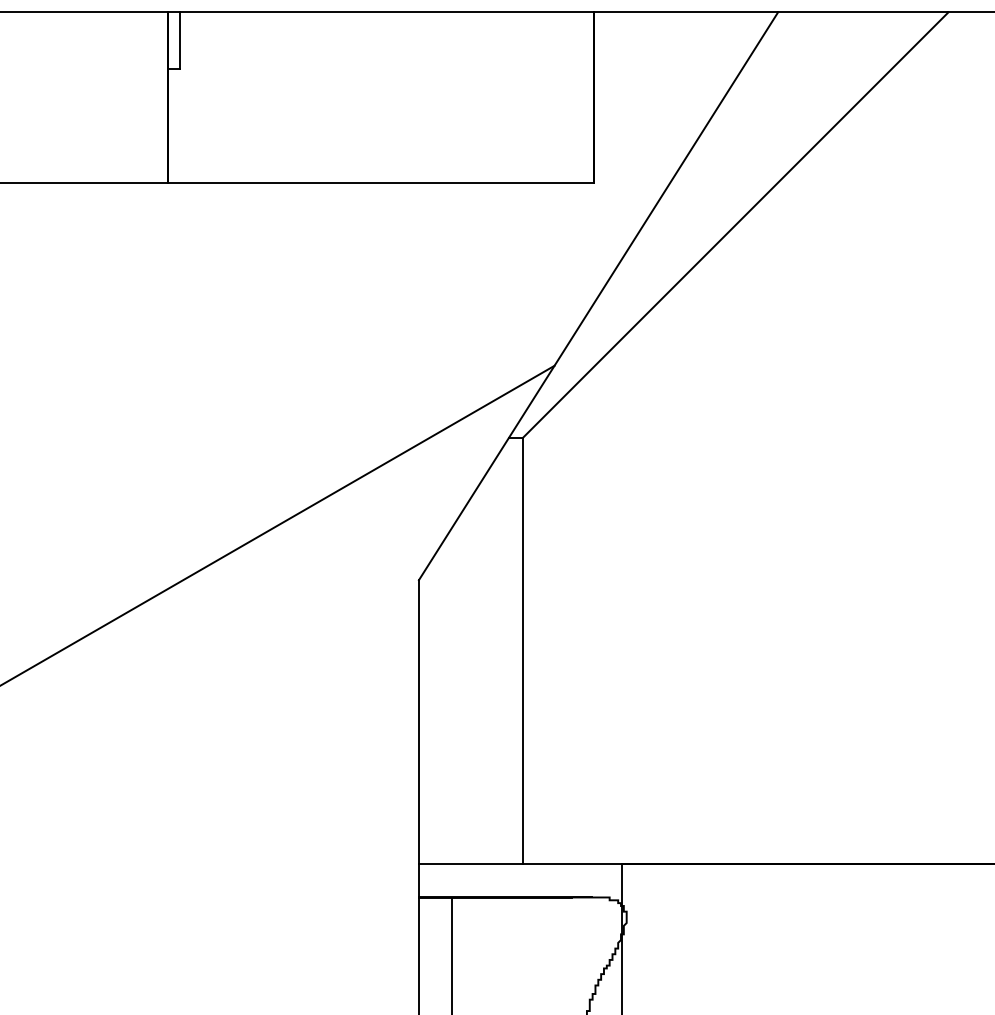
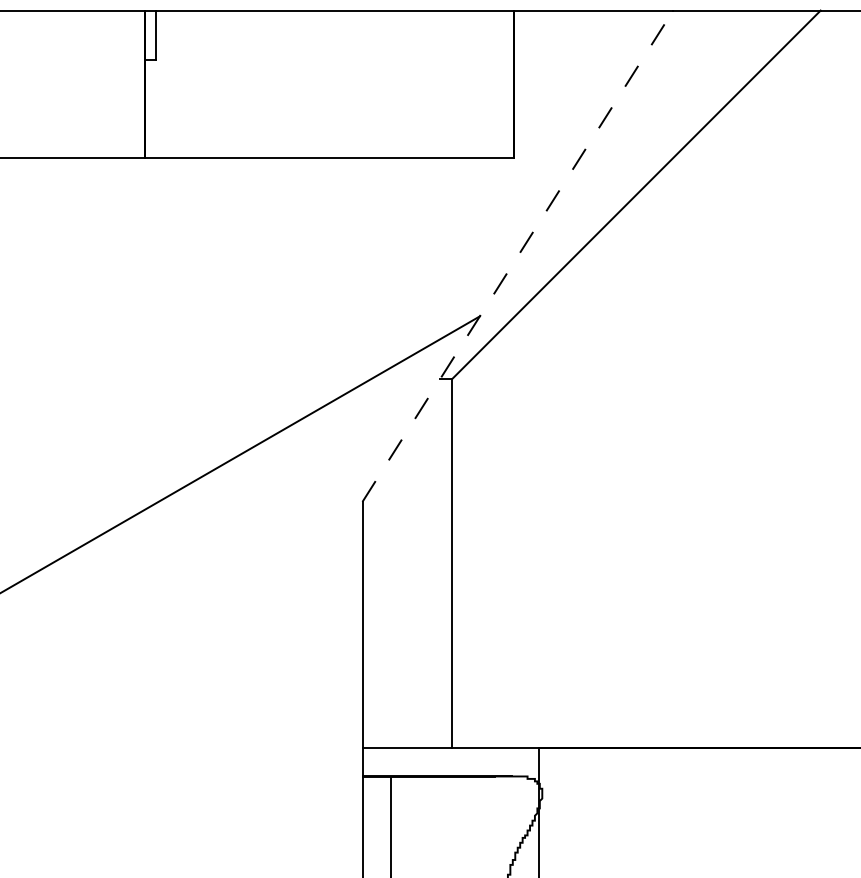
line: (598, 296) -> (517, 256), solid -> dashed

